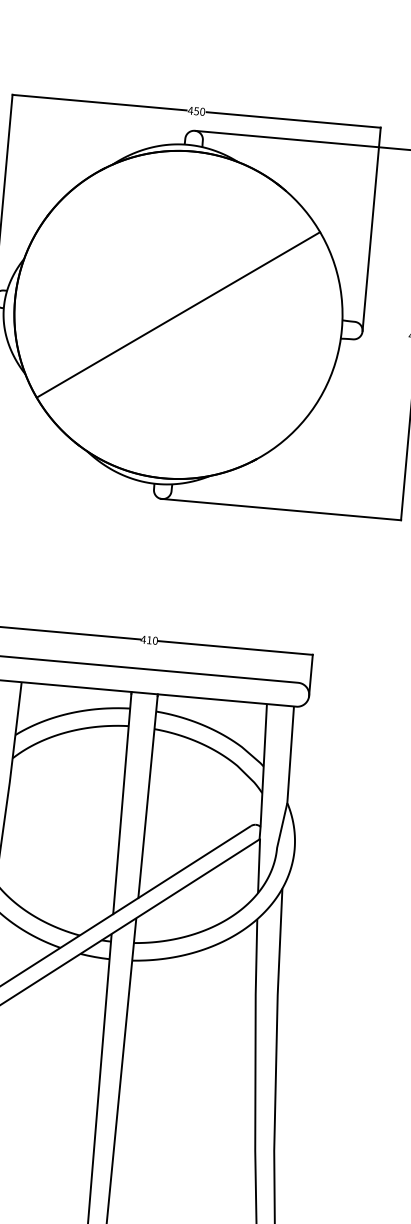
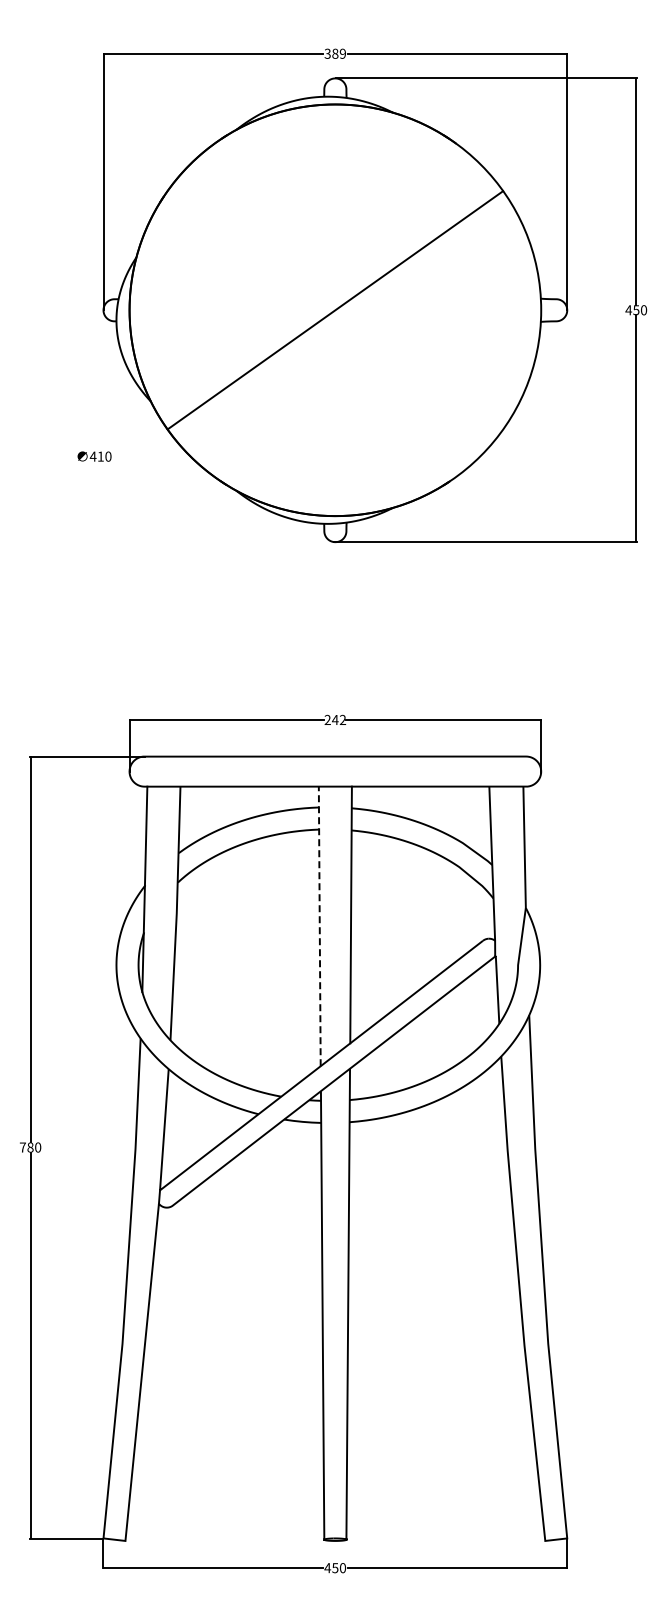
text: (195, 110) -> (334, 53), 450 -> 389
text: (149, 639) -> (335, 719), 410 -> 242
line: (122, 803) -> (319, 926), solid -> dashed

